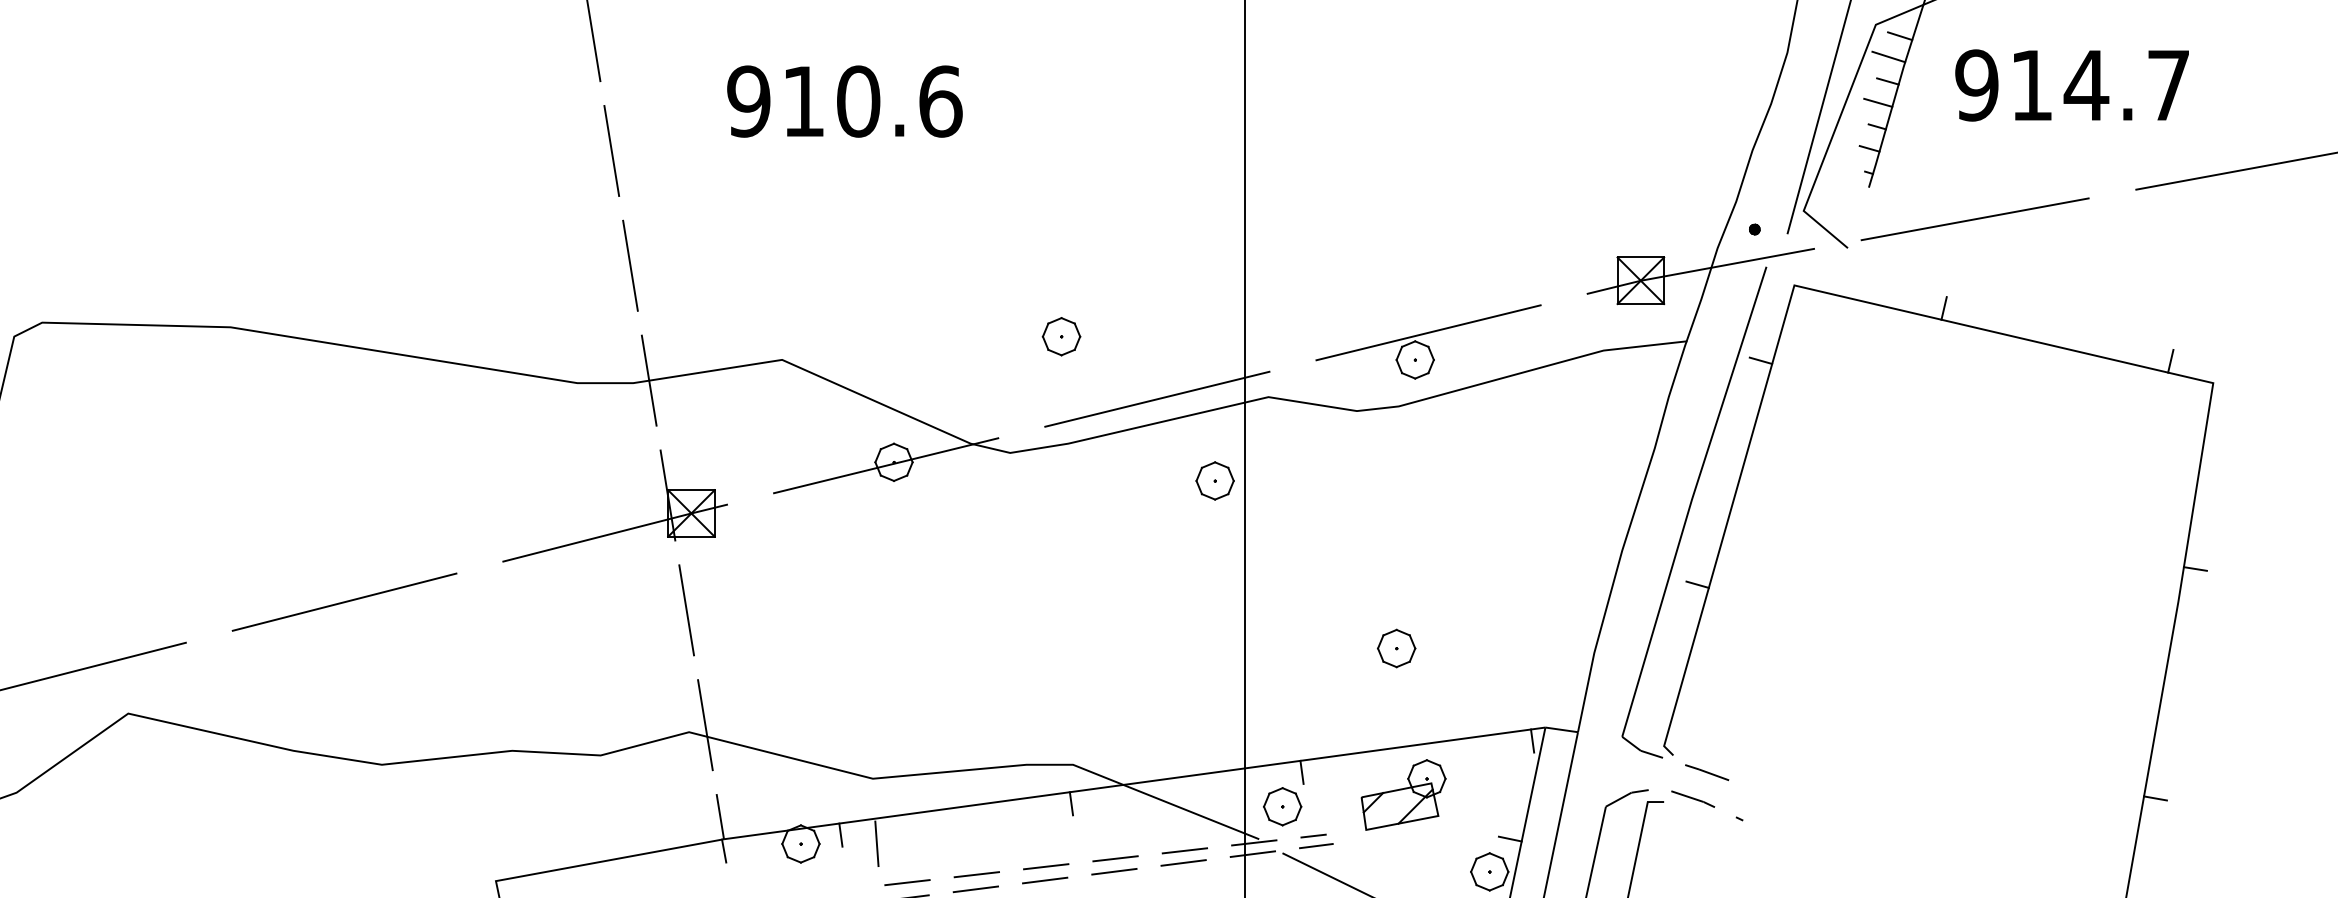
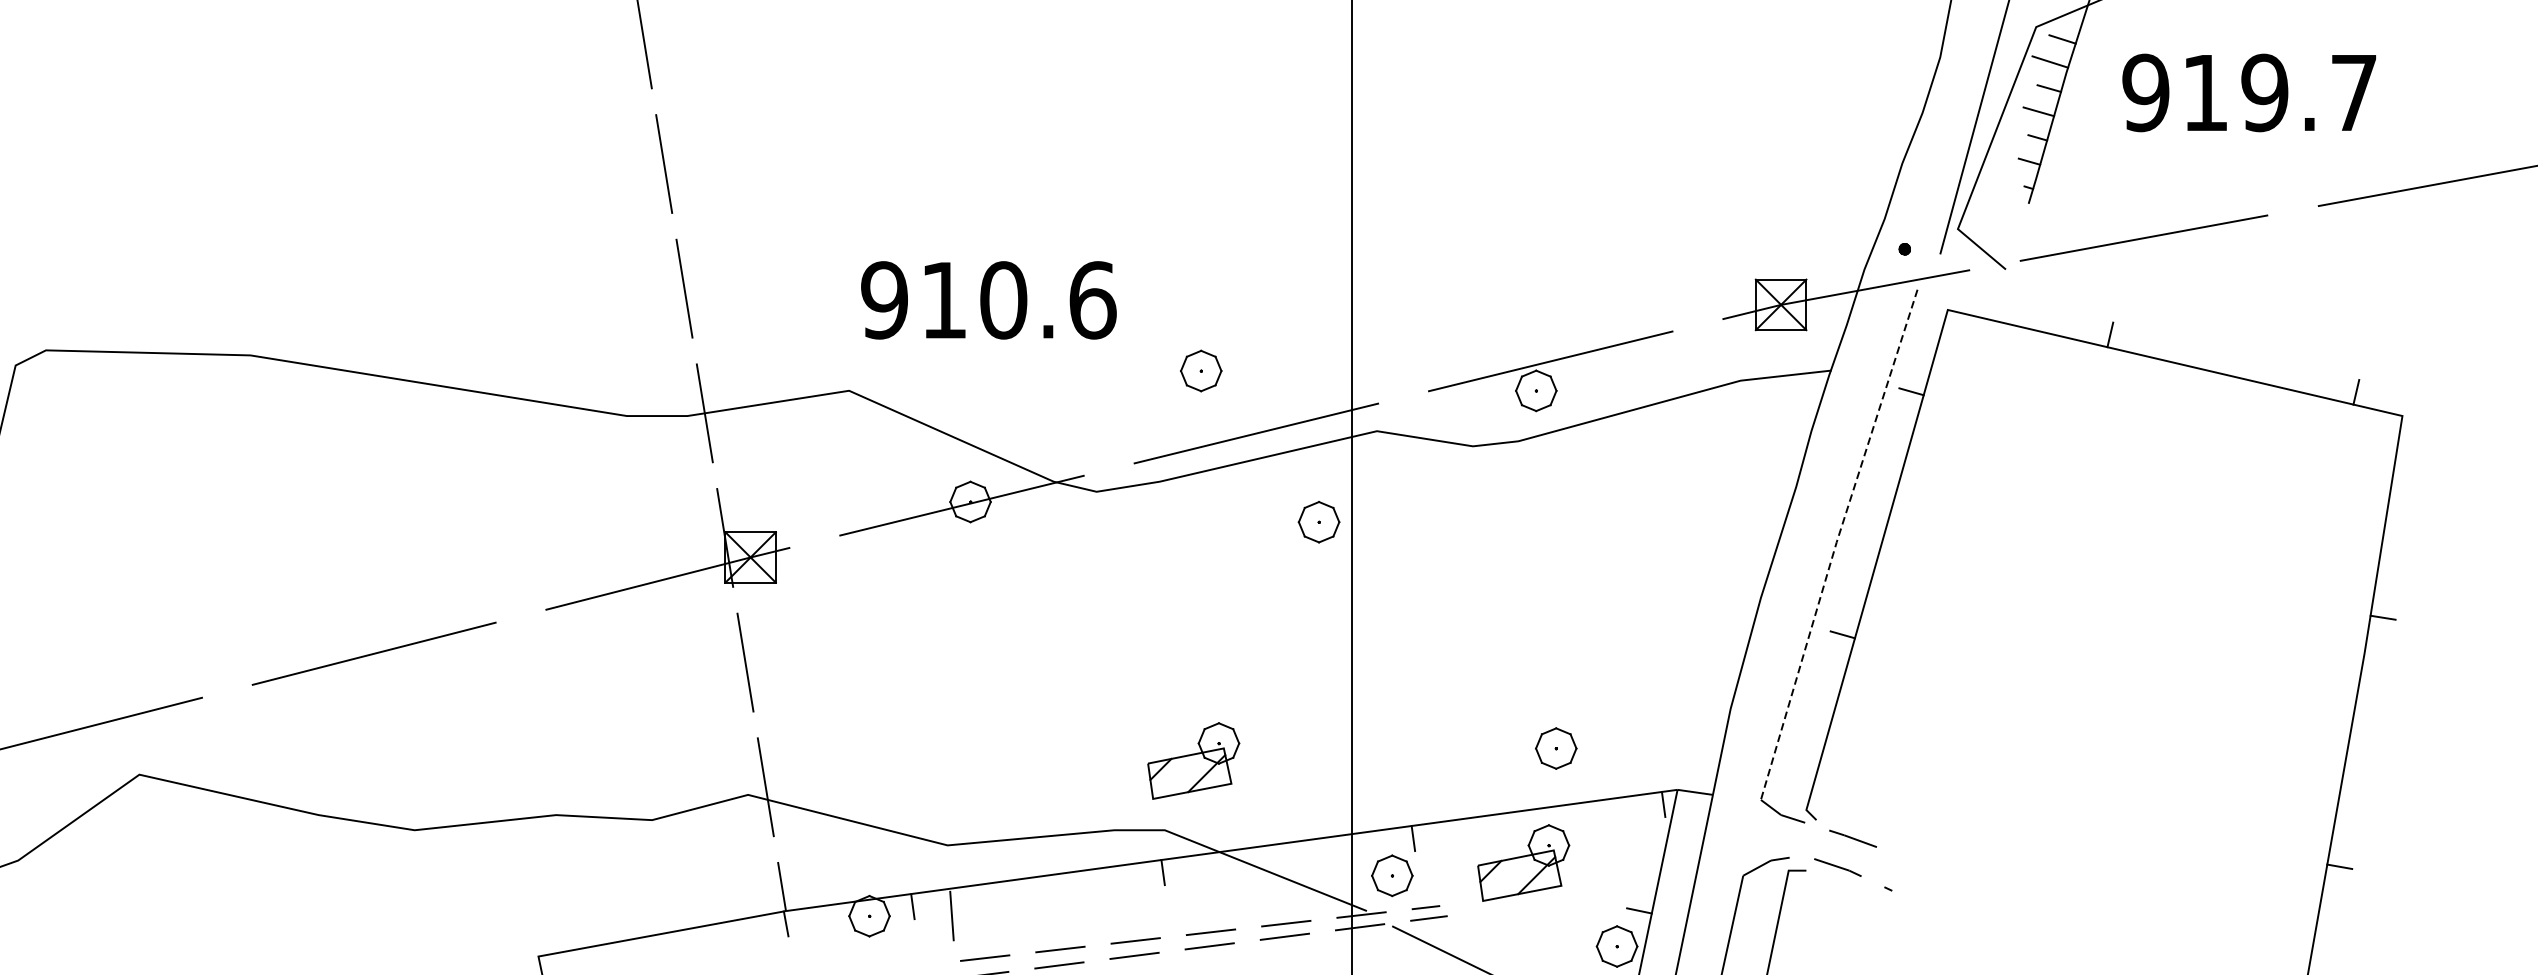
text: (2086, 85) -> (2264, 92), 914.7 -> 919.7
text: (844, 101) -> (988, 300), moved
part: (1061, 336) -> (1201, 370), moved
line: (1691, 500) -> (1836, 543), solid -> dashed
part: (1396, 648) -> (1556, 748), moved
part: (1099, 700) -> (1193, 760), added

